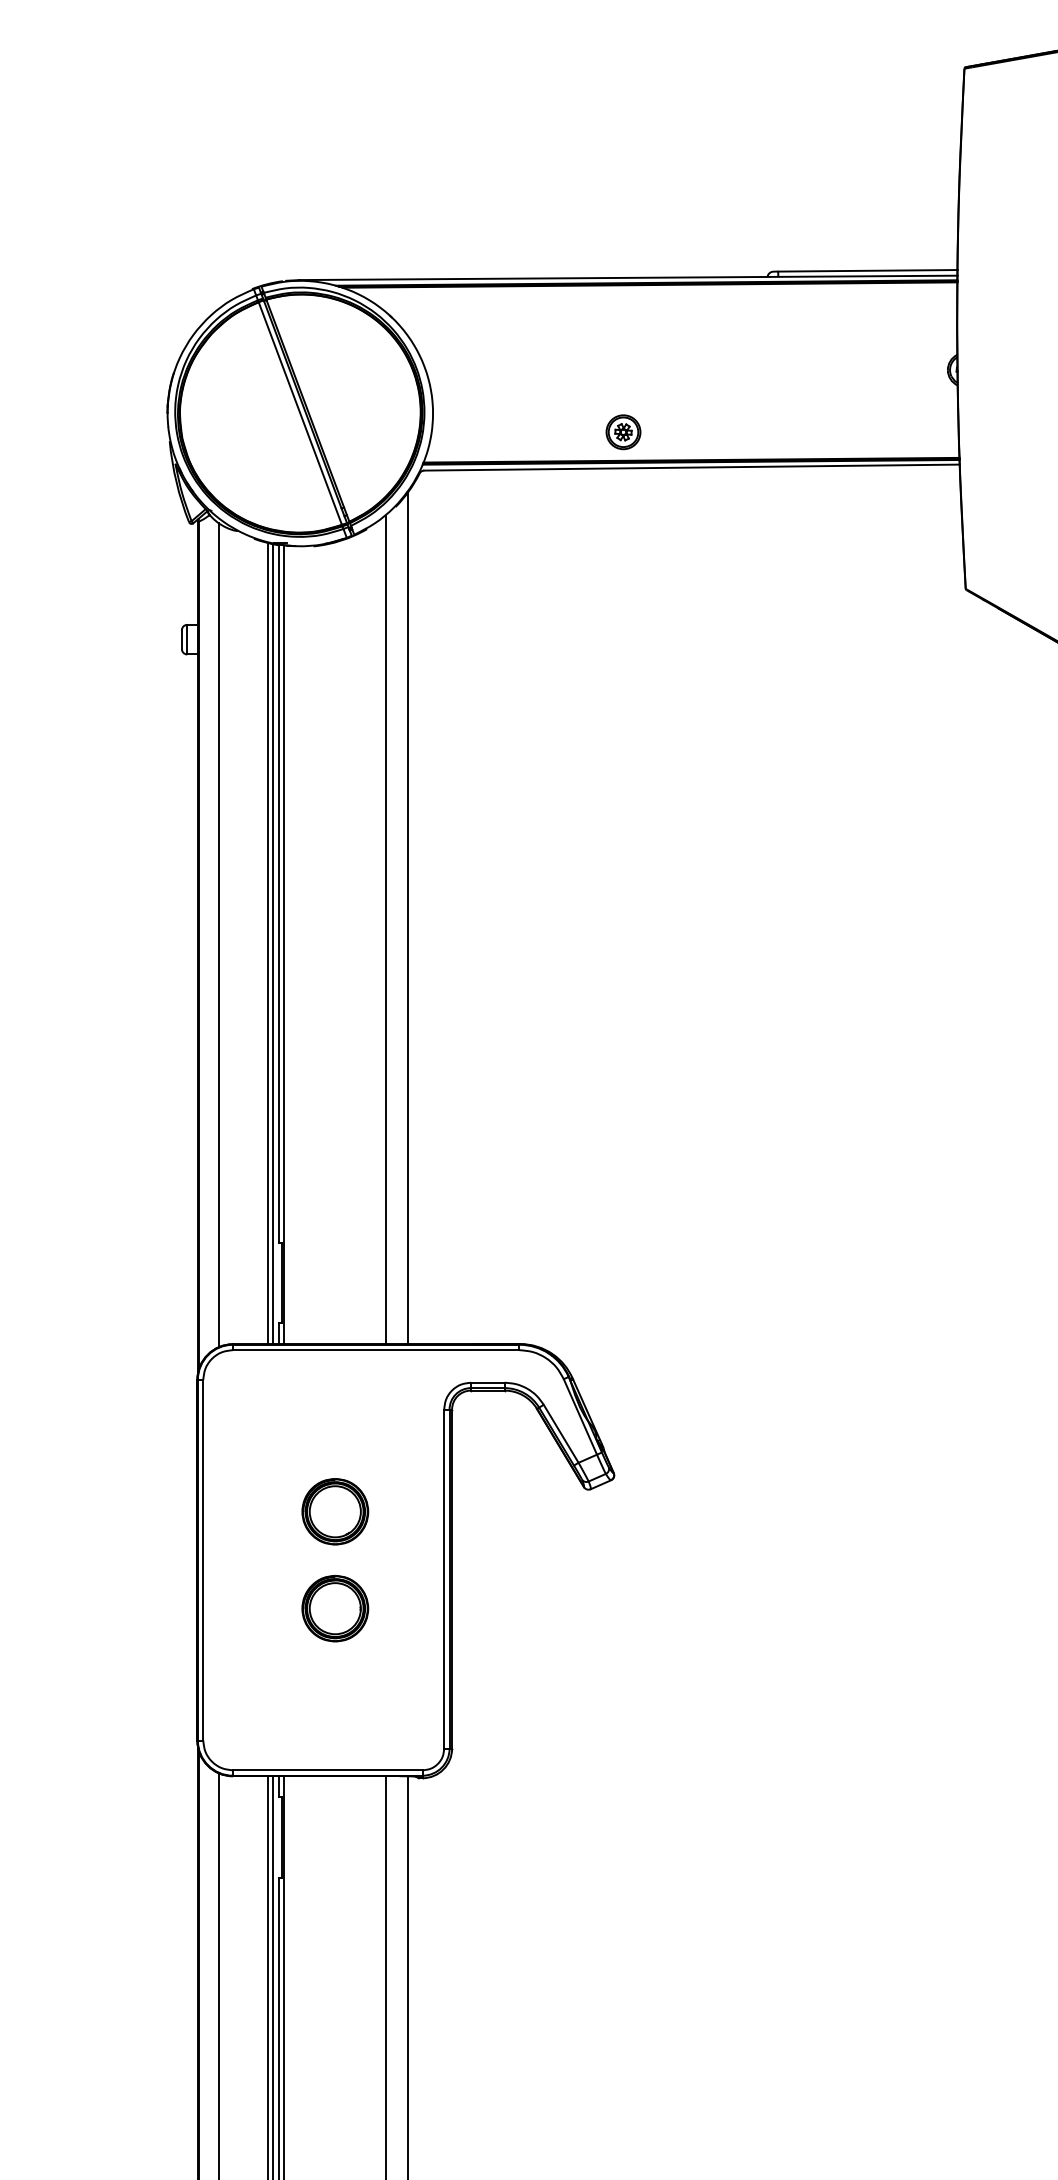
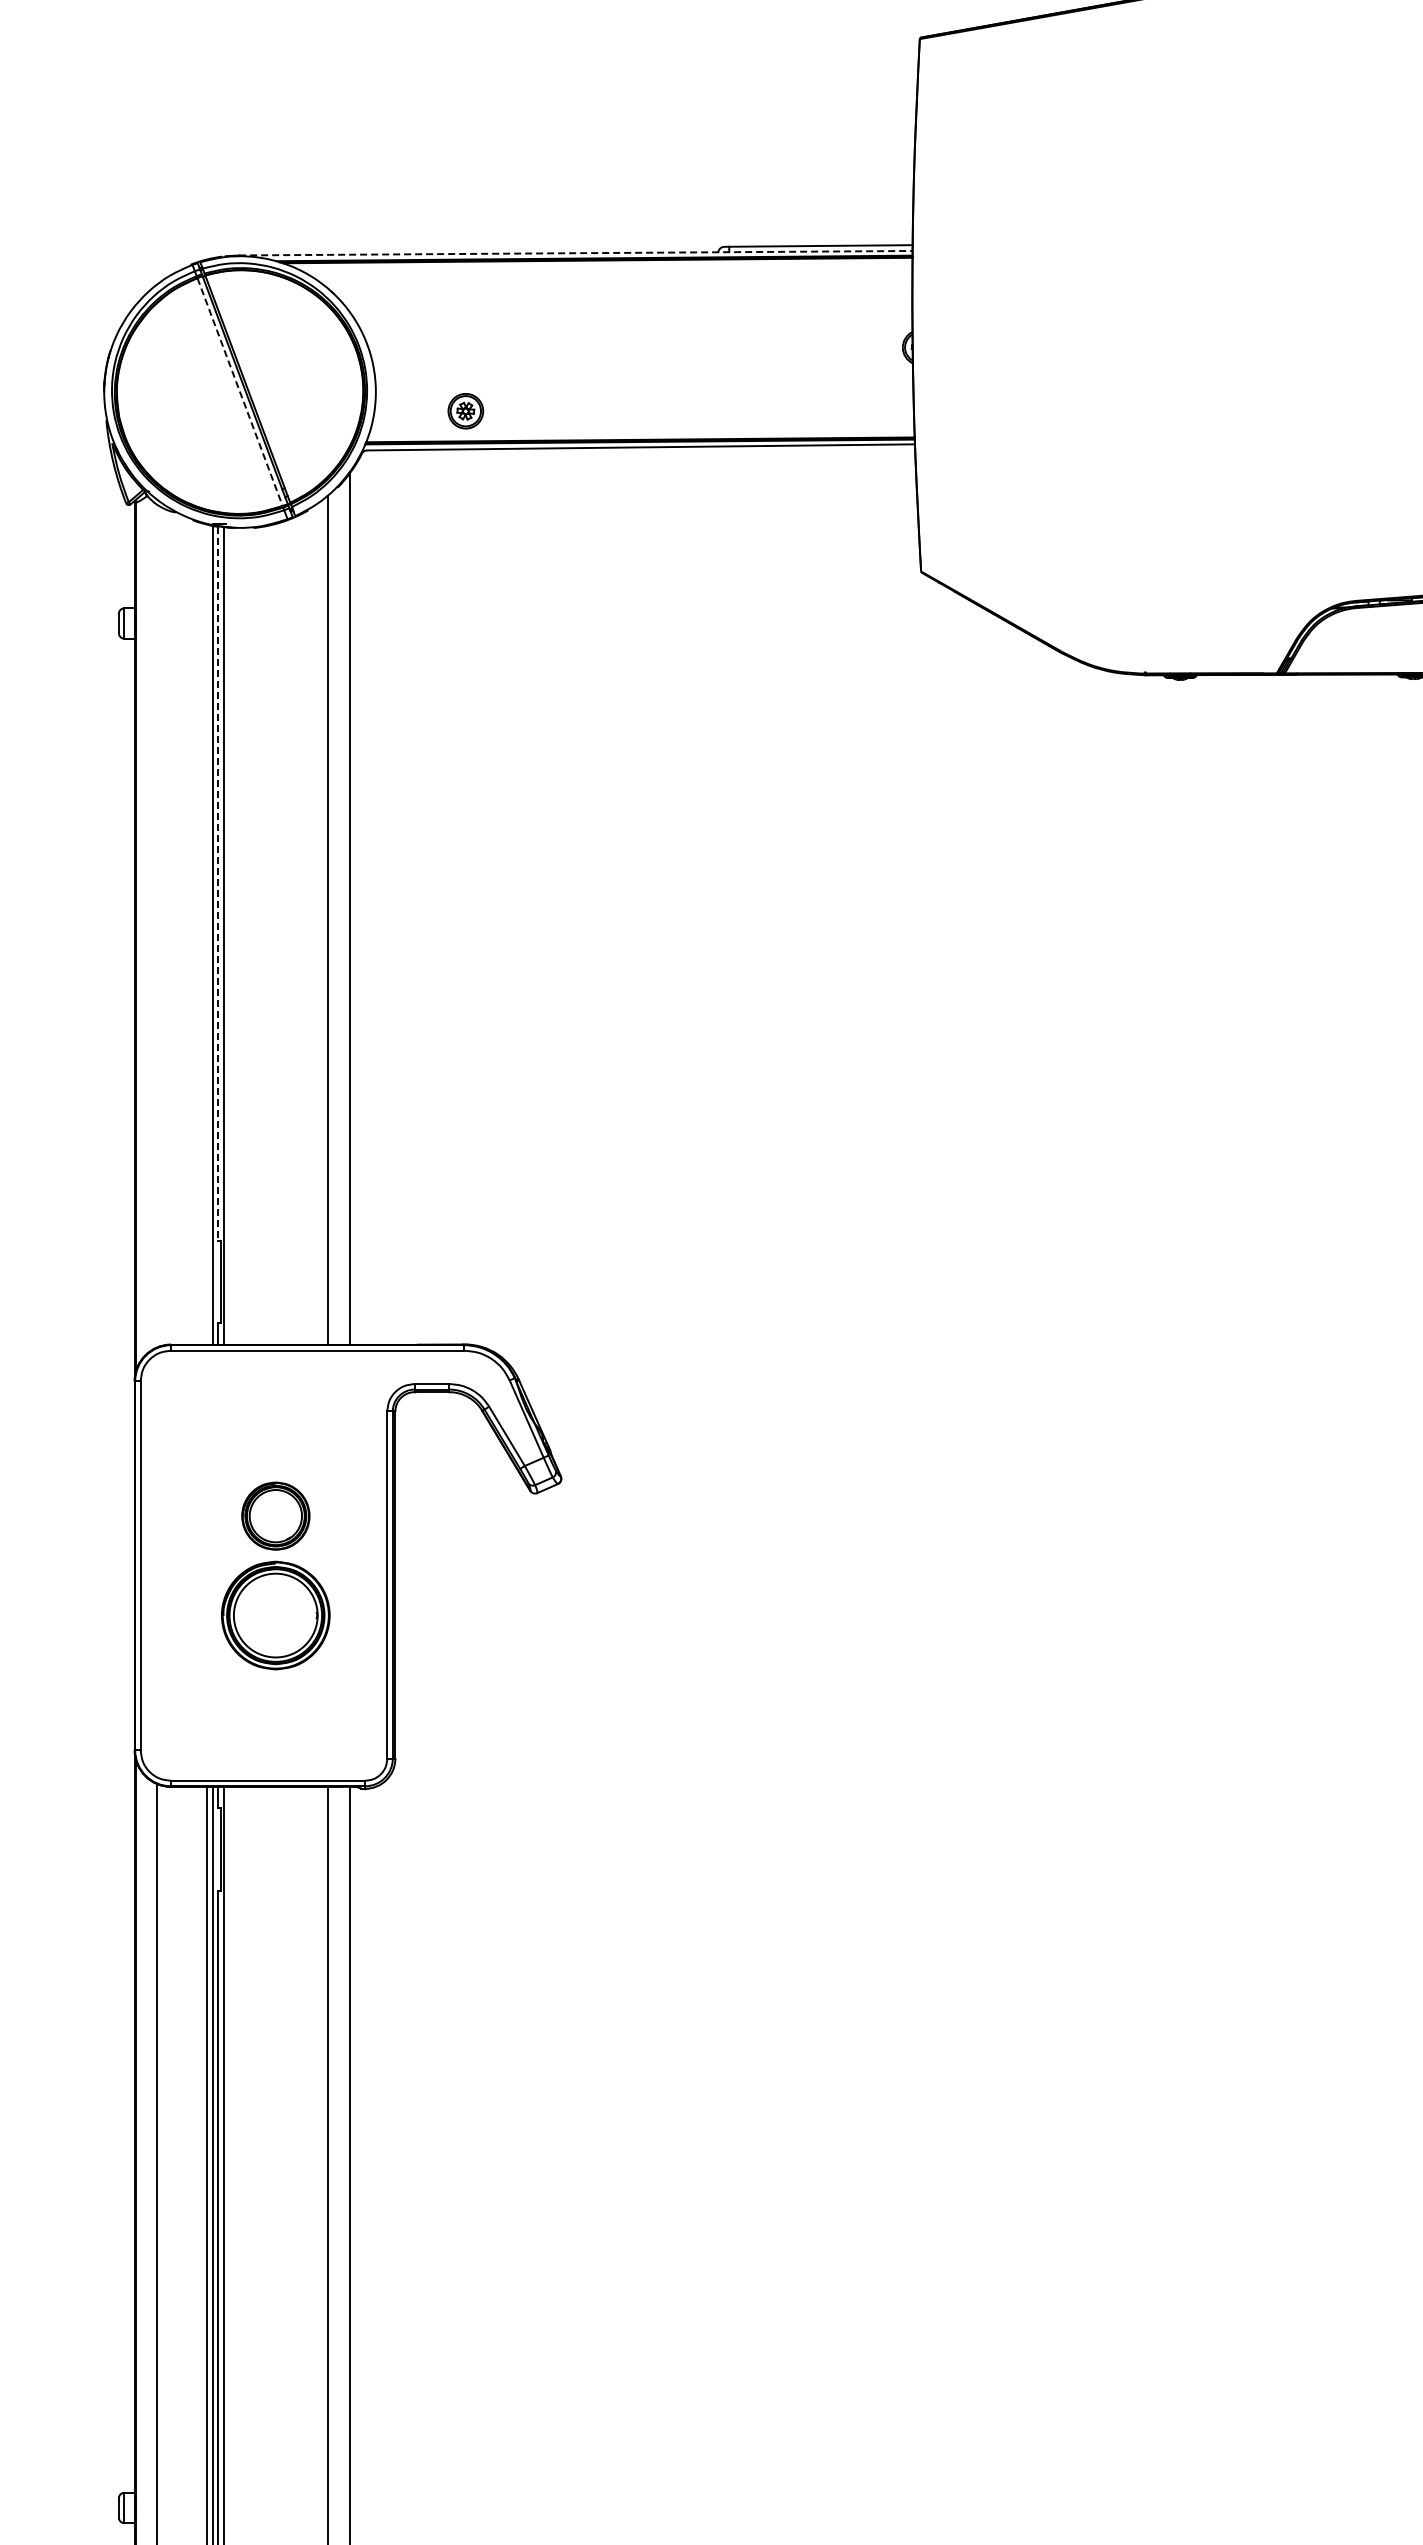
line: (628, 278) -> (575, 253), solid -> dashed
line: (300, 413) -> (240, 392), solid -> dashed
part: (623, 432) -> (465, 411), moved
line: (279, 893) -> (218, 883), solid -> dashed
line: (218, 934) -> (156, 925), removed
line: (268, 943) -> (207, 934), removed
part: (334, 1607) -> (275, 1614), size x1.6

